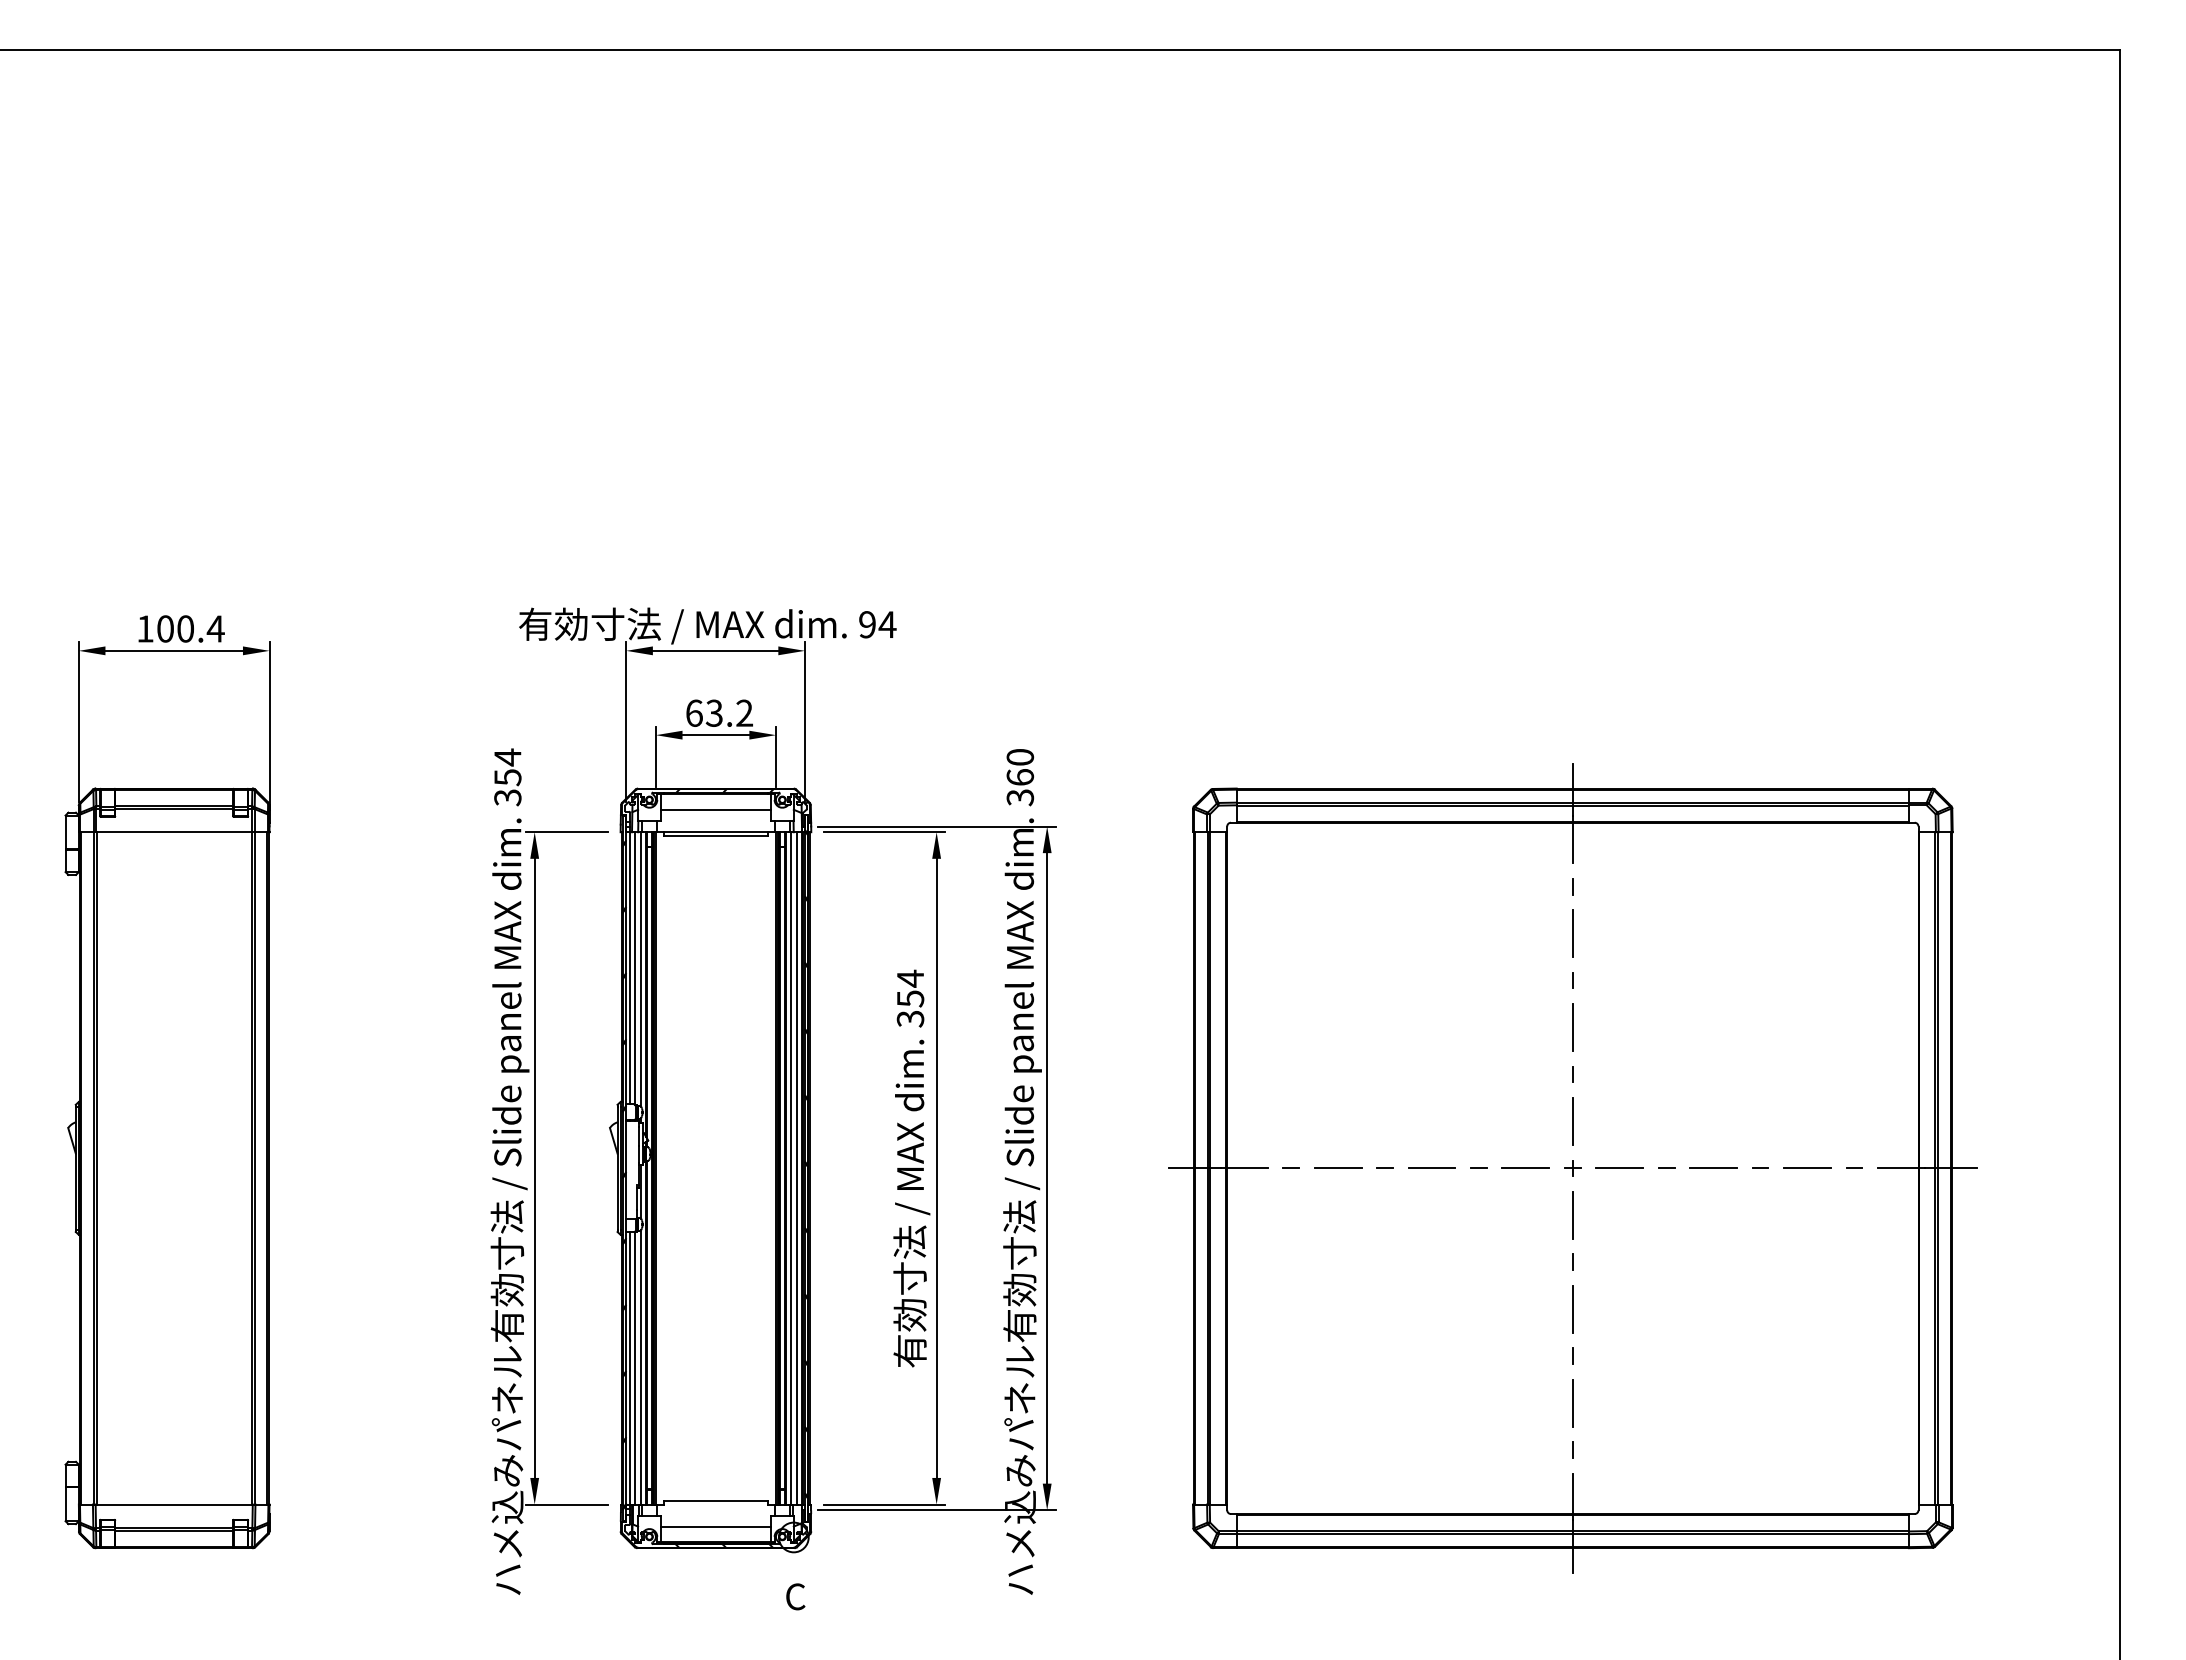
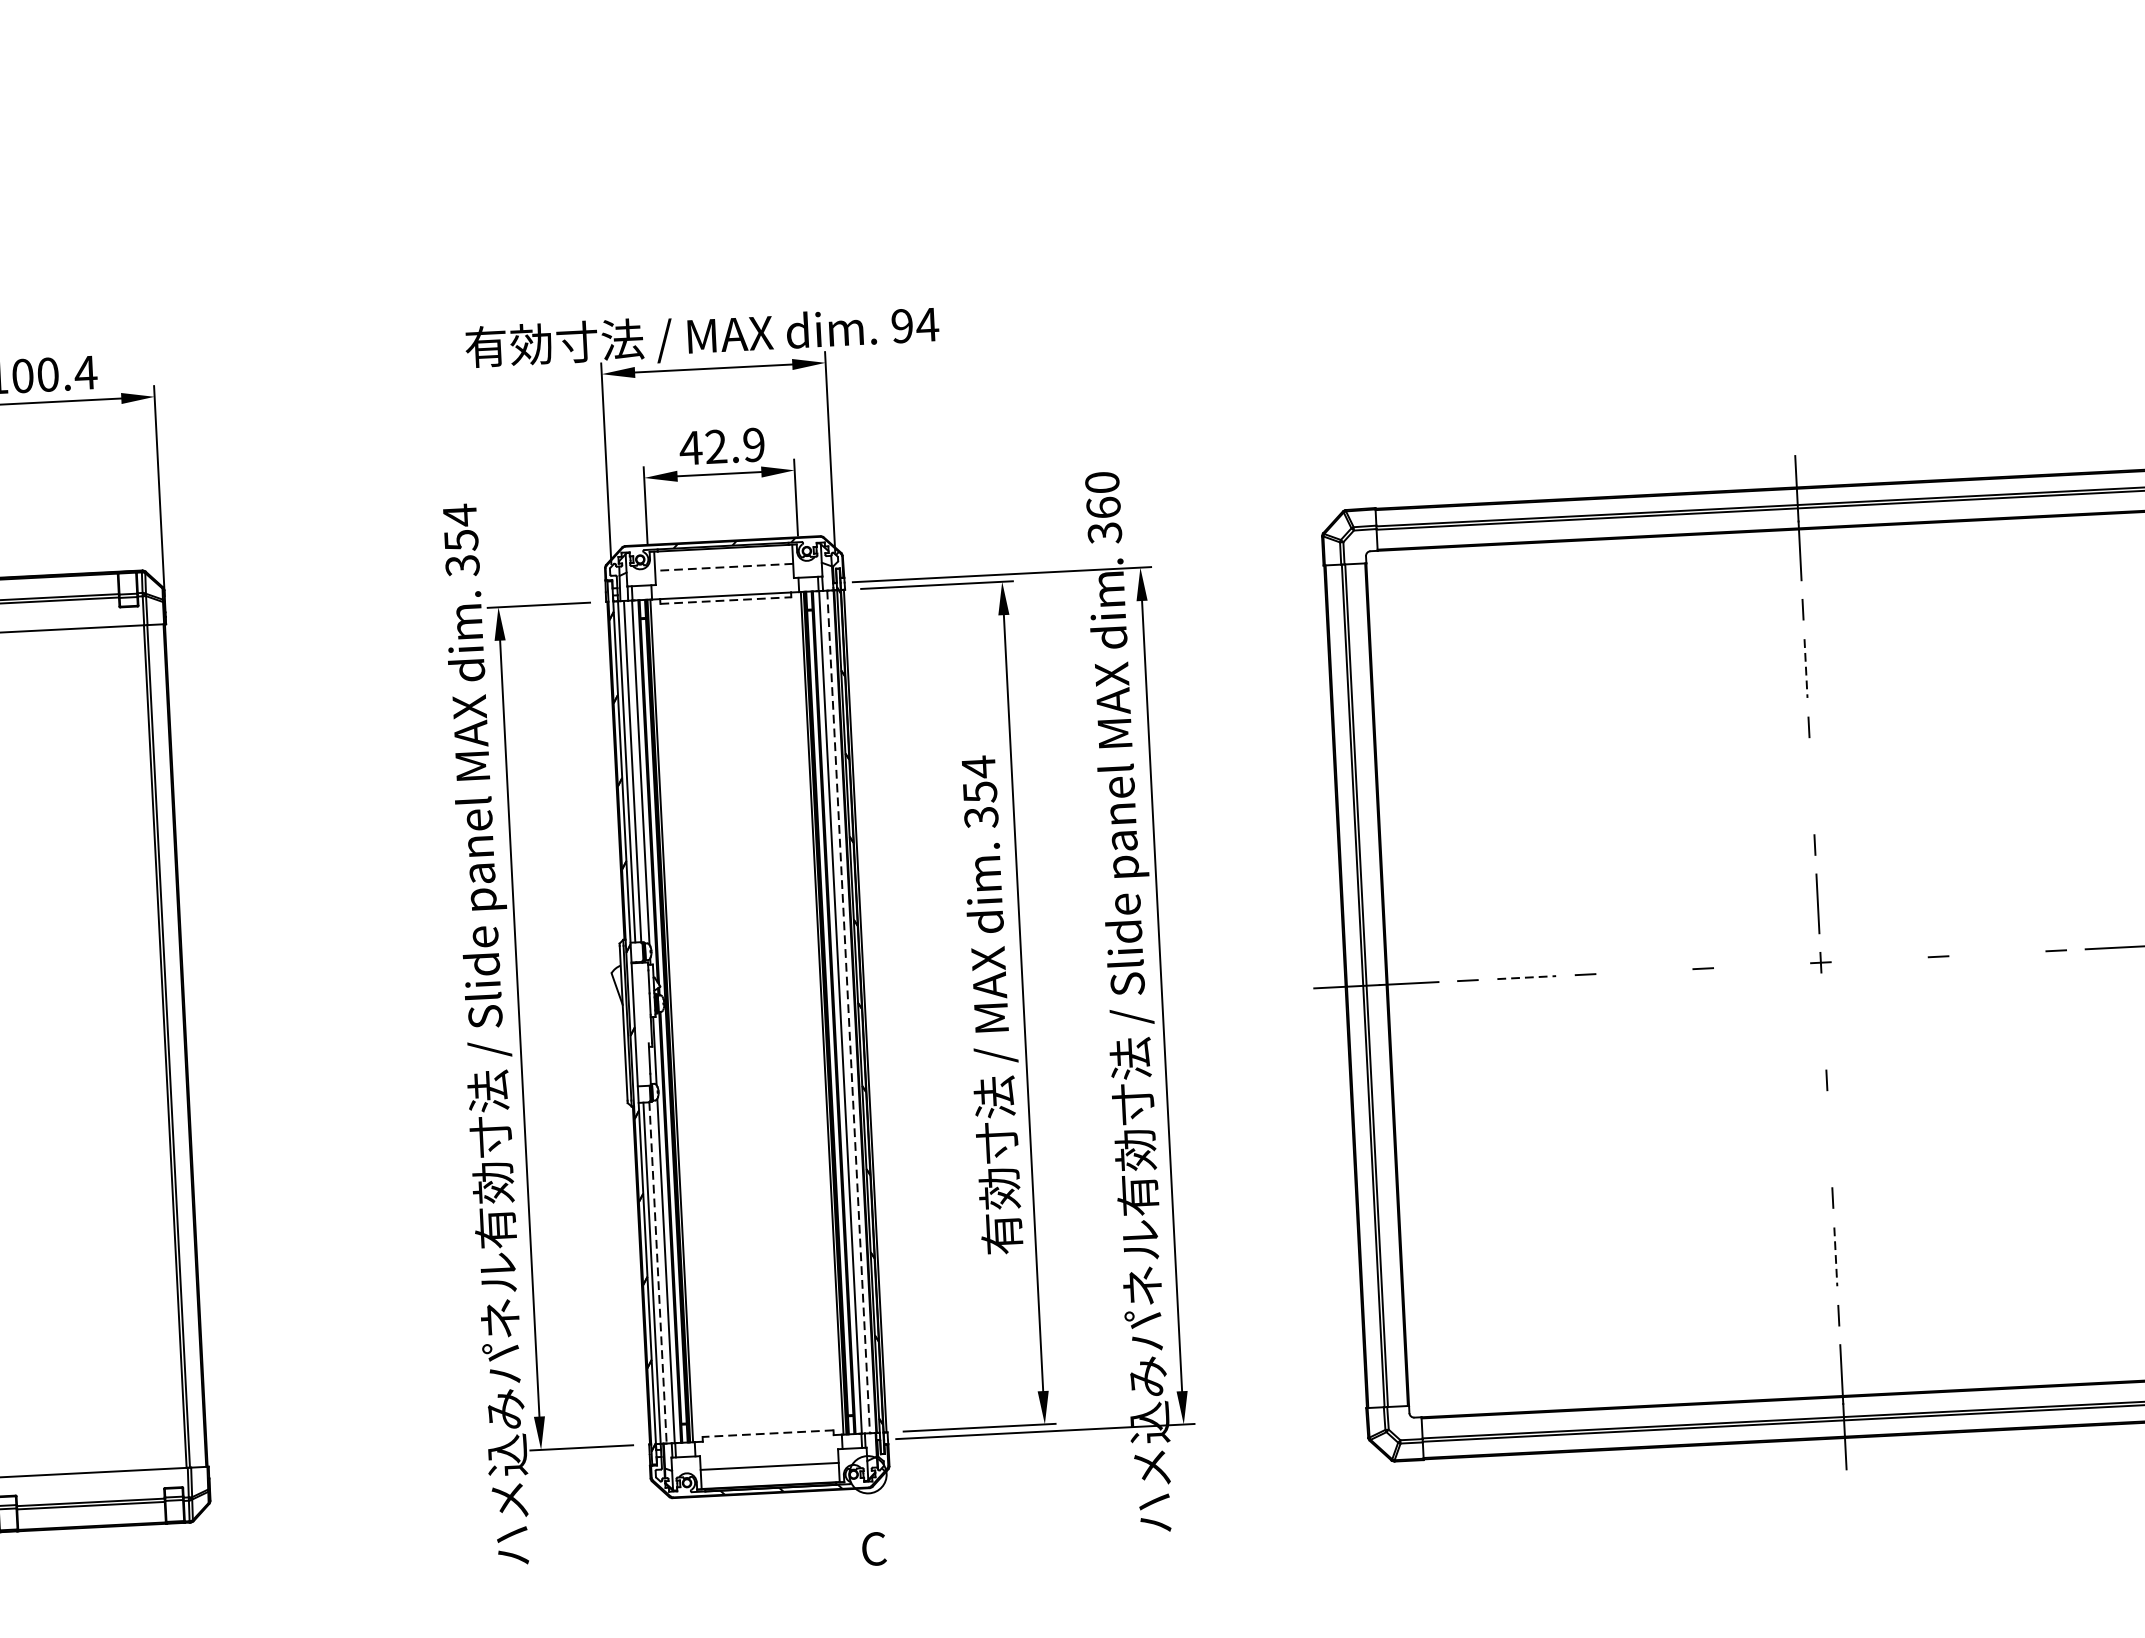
text: (718, 712) -> (721, 445), 63.2 -> 42.9
line: (715, 809) -> (723, 567), solid -> dashed
line: (716, 836) -> (726, 601), solid -> dashed
line: (1572, 934) -> (1805, 669), solid -> dashed
line: (1572, 1027) -> (1811, 786), removed
line: (1525, 1167) -> (1761, 964), removed
line: (797, 1168) -> (849, 1012), solid -> dashed
line: (1338, 1168) -> (1527, 977), solid -> dashed
line: (1431, 1168) -> (1643, 971), removed
line: (1619, 1168) -> (1879, 959), removed
line: (1713, 1168) -> (1997, 953), removed
line: (1572, 1214) -> (1823, 1020), removed
line: (1572, 1308) -> (1829, 1138), removed
line: (634, 1368) -> (657, 1273), solid -> dashed
line: (1572, 1403) -> (1835, 1257), solid -> dashed
line: (715, 1500) -> (767, 1433), solid -> dashed

